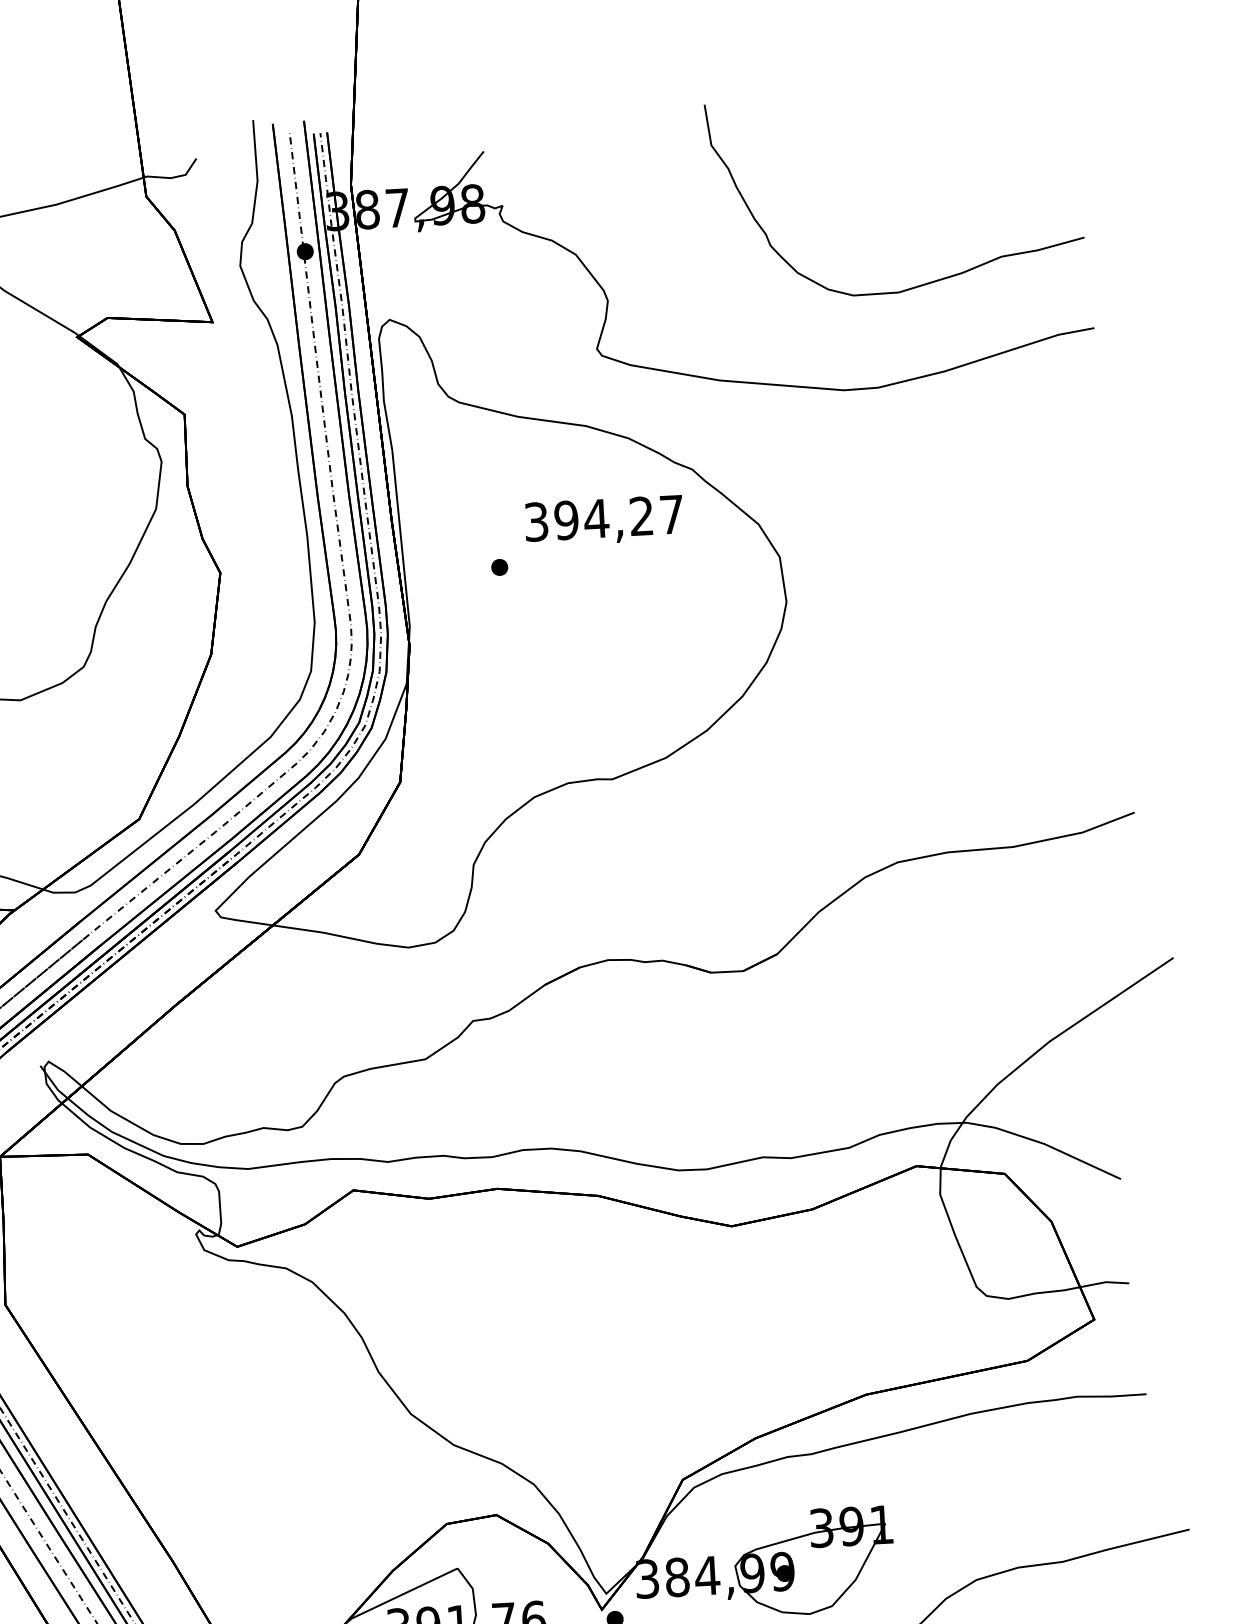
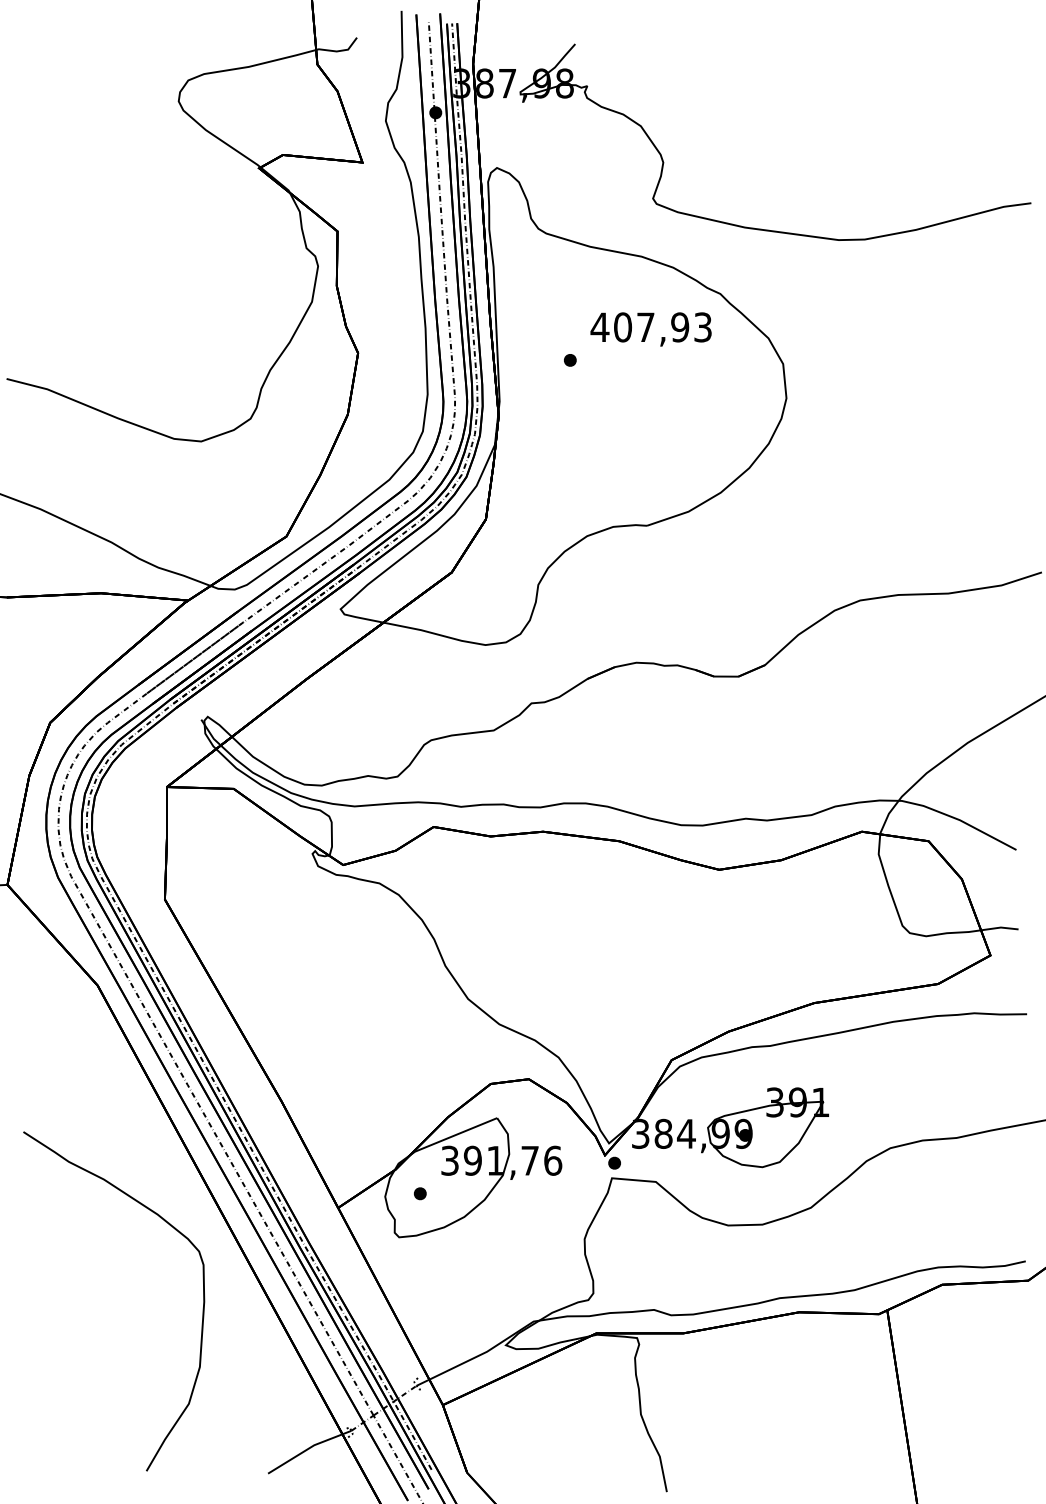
curve: (922, 283) -> (902, 162), removed
text: (602, 518) -> (650, 327), 394,27 -> 407,93

